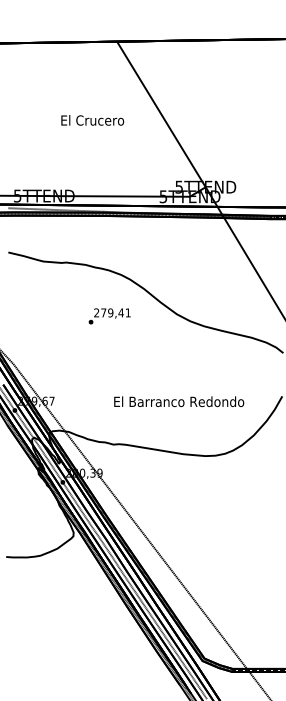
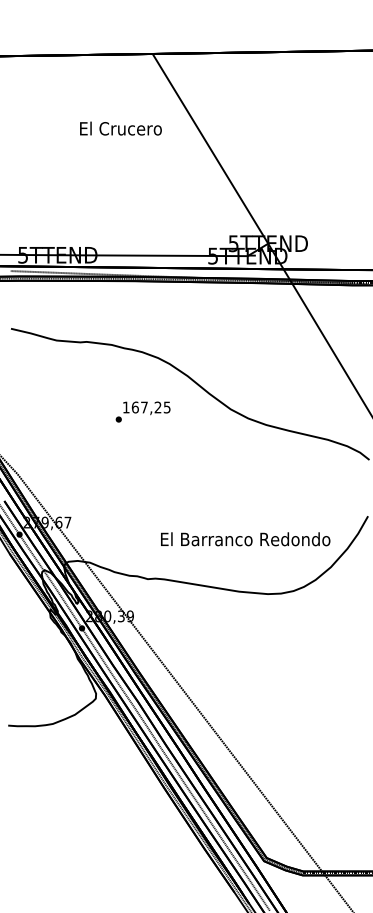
text: (92, 120) -> (120, 128), moved
text: (112, 312) -> (146, 407), 279,41 -> 167,25
text: (179, 401) -> (245, 539), moved

